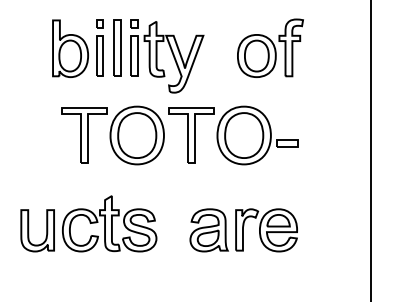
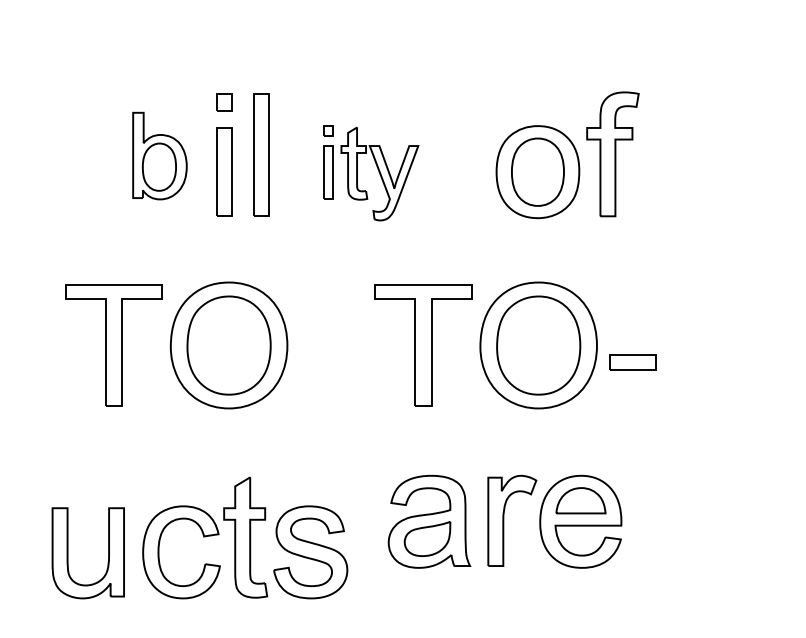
part: (270, 47) -> (567, 153), moved
part: (70, 48) -> (159, 155), size x0.7
part: (167, 56) -> (371, 173), size x0.6
part: (112, 135) -> (175, 345), moved
part: (243, 230) -> (504, 522), moved

